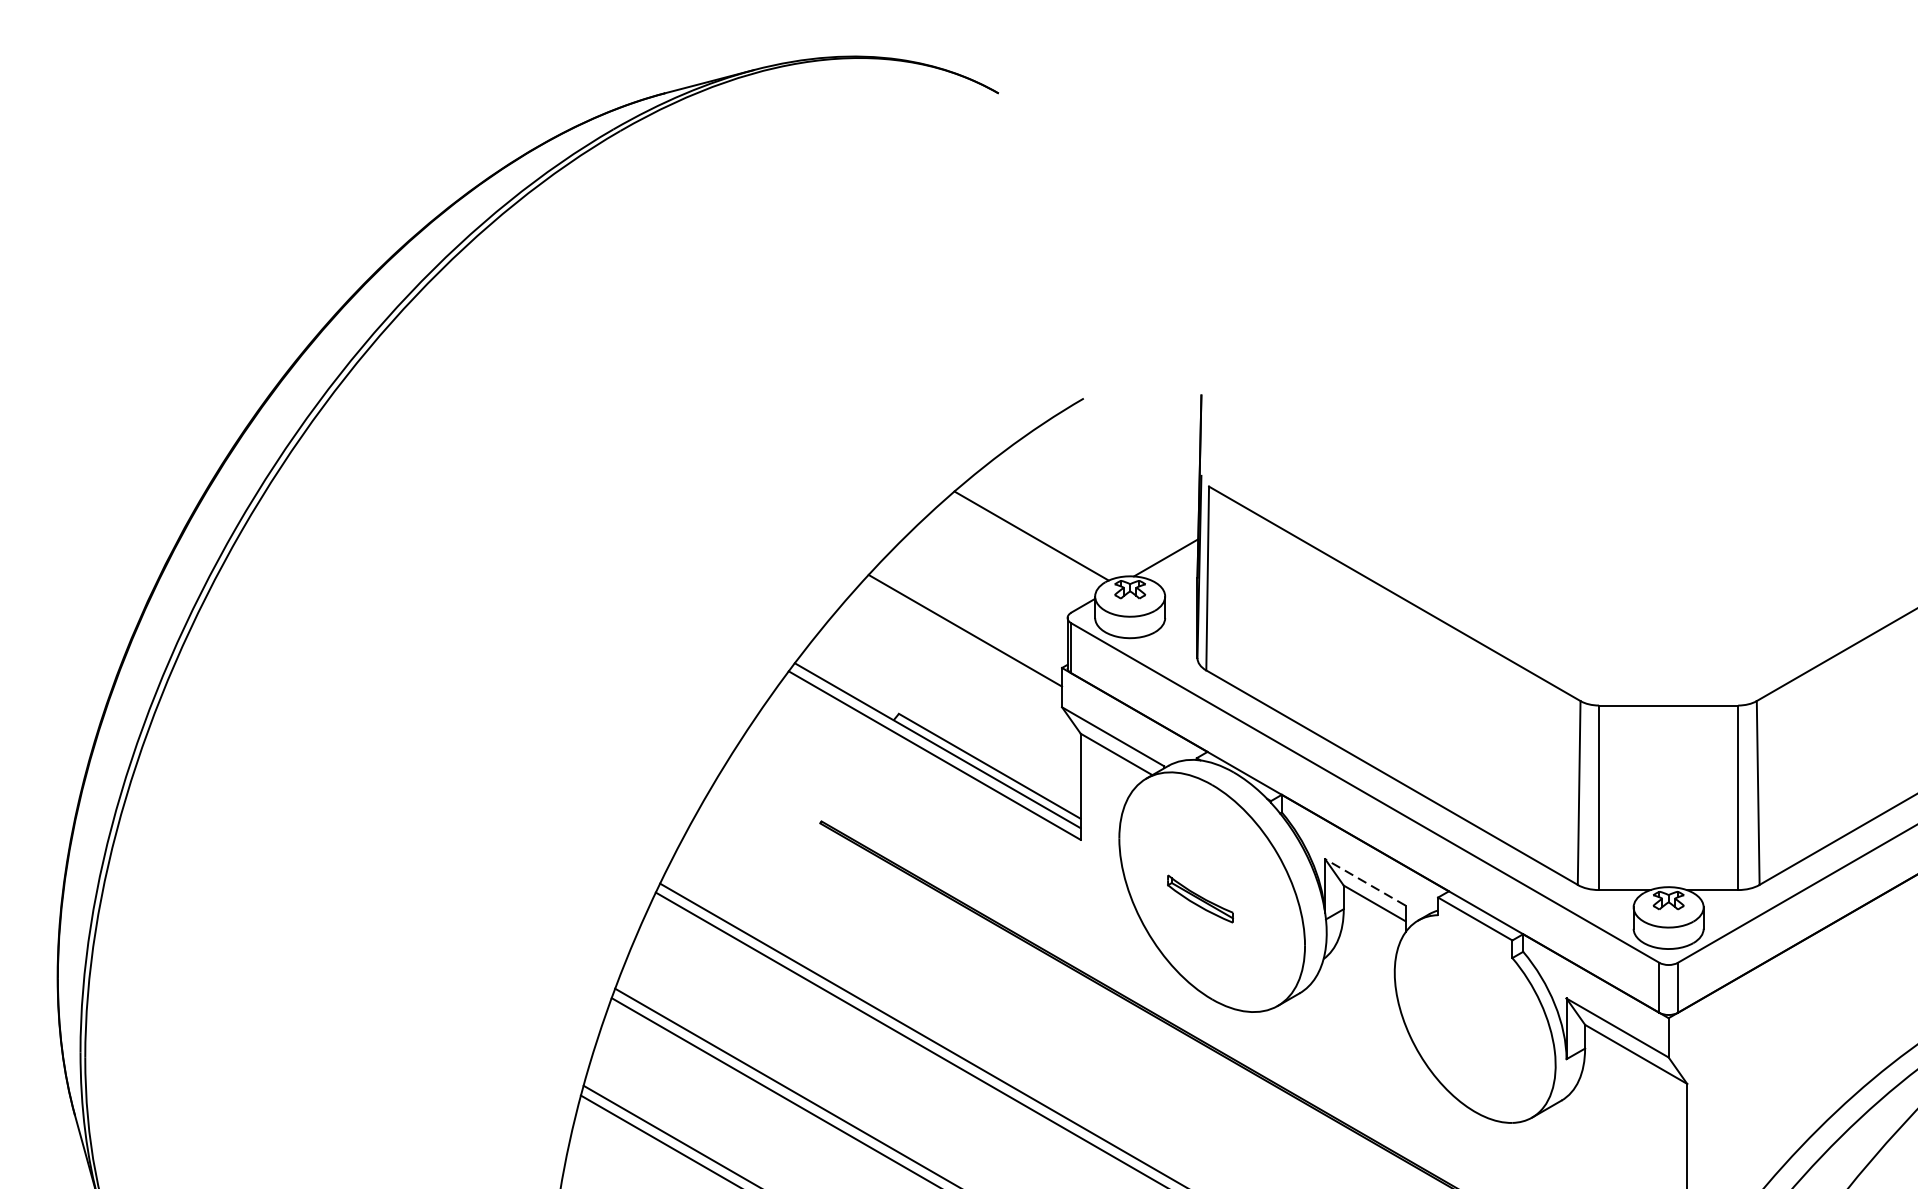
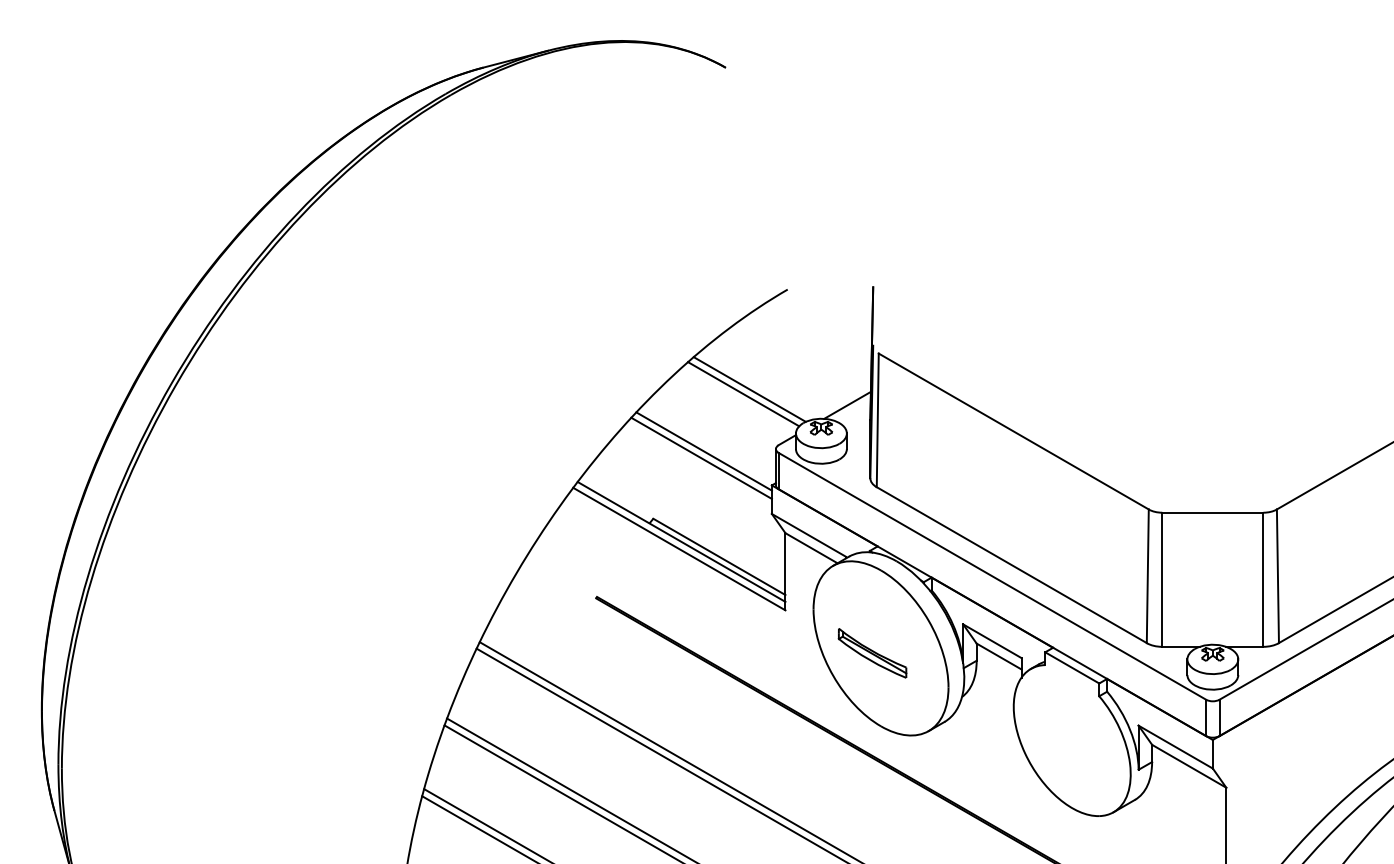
line: (1022, 542) -> (743, 394), added
line: (967, 621) -> (703, 451), added
line: (1365, 882) -> (992, 641), dashed -> solid
part: (1200, 899) -> (872, 653), size x1.43

